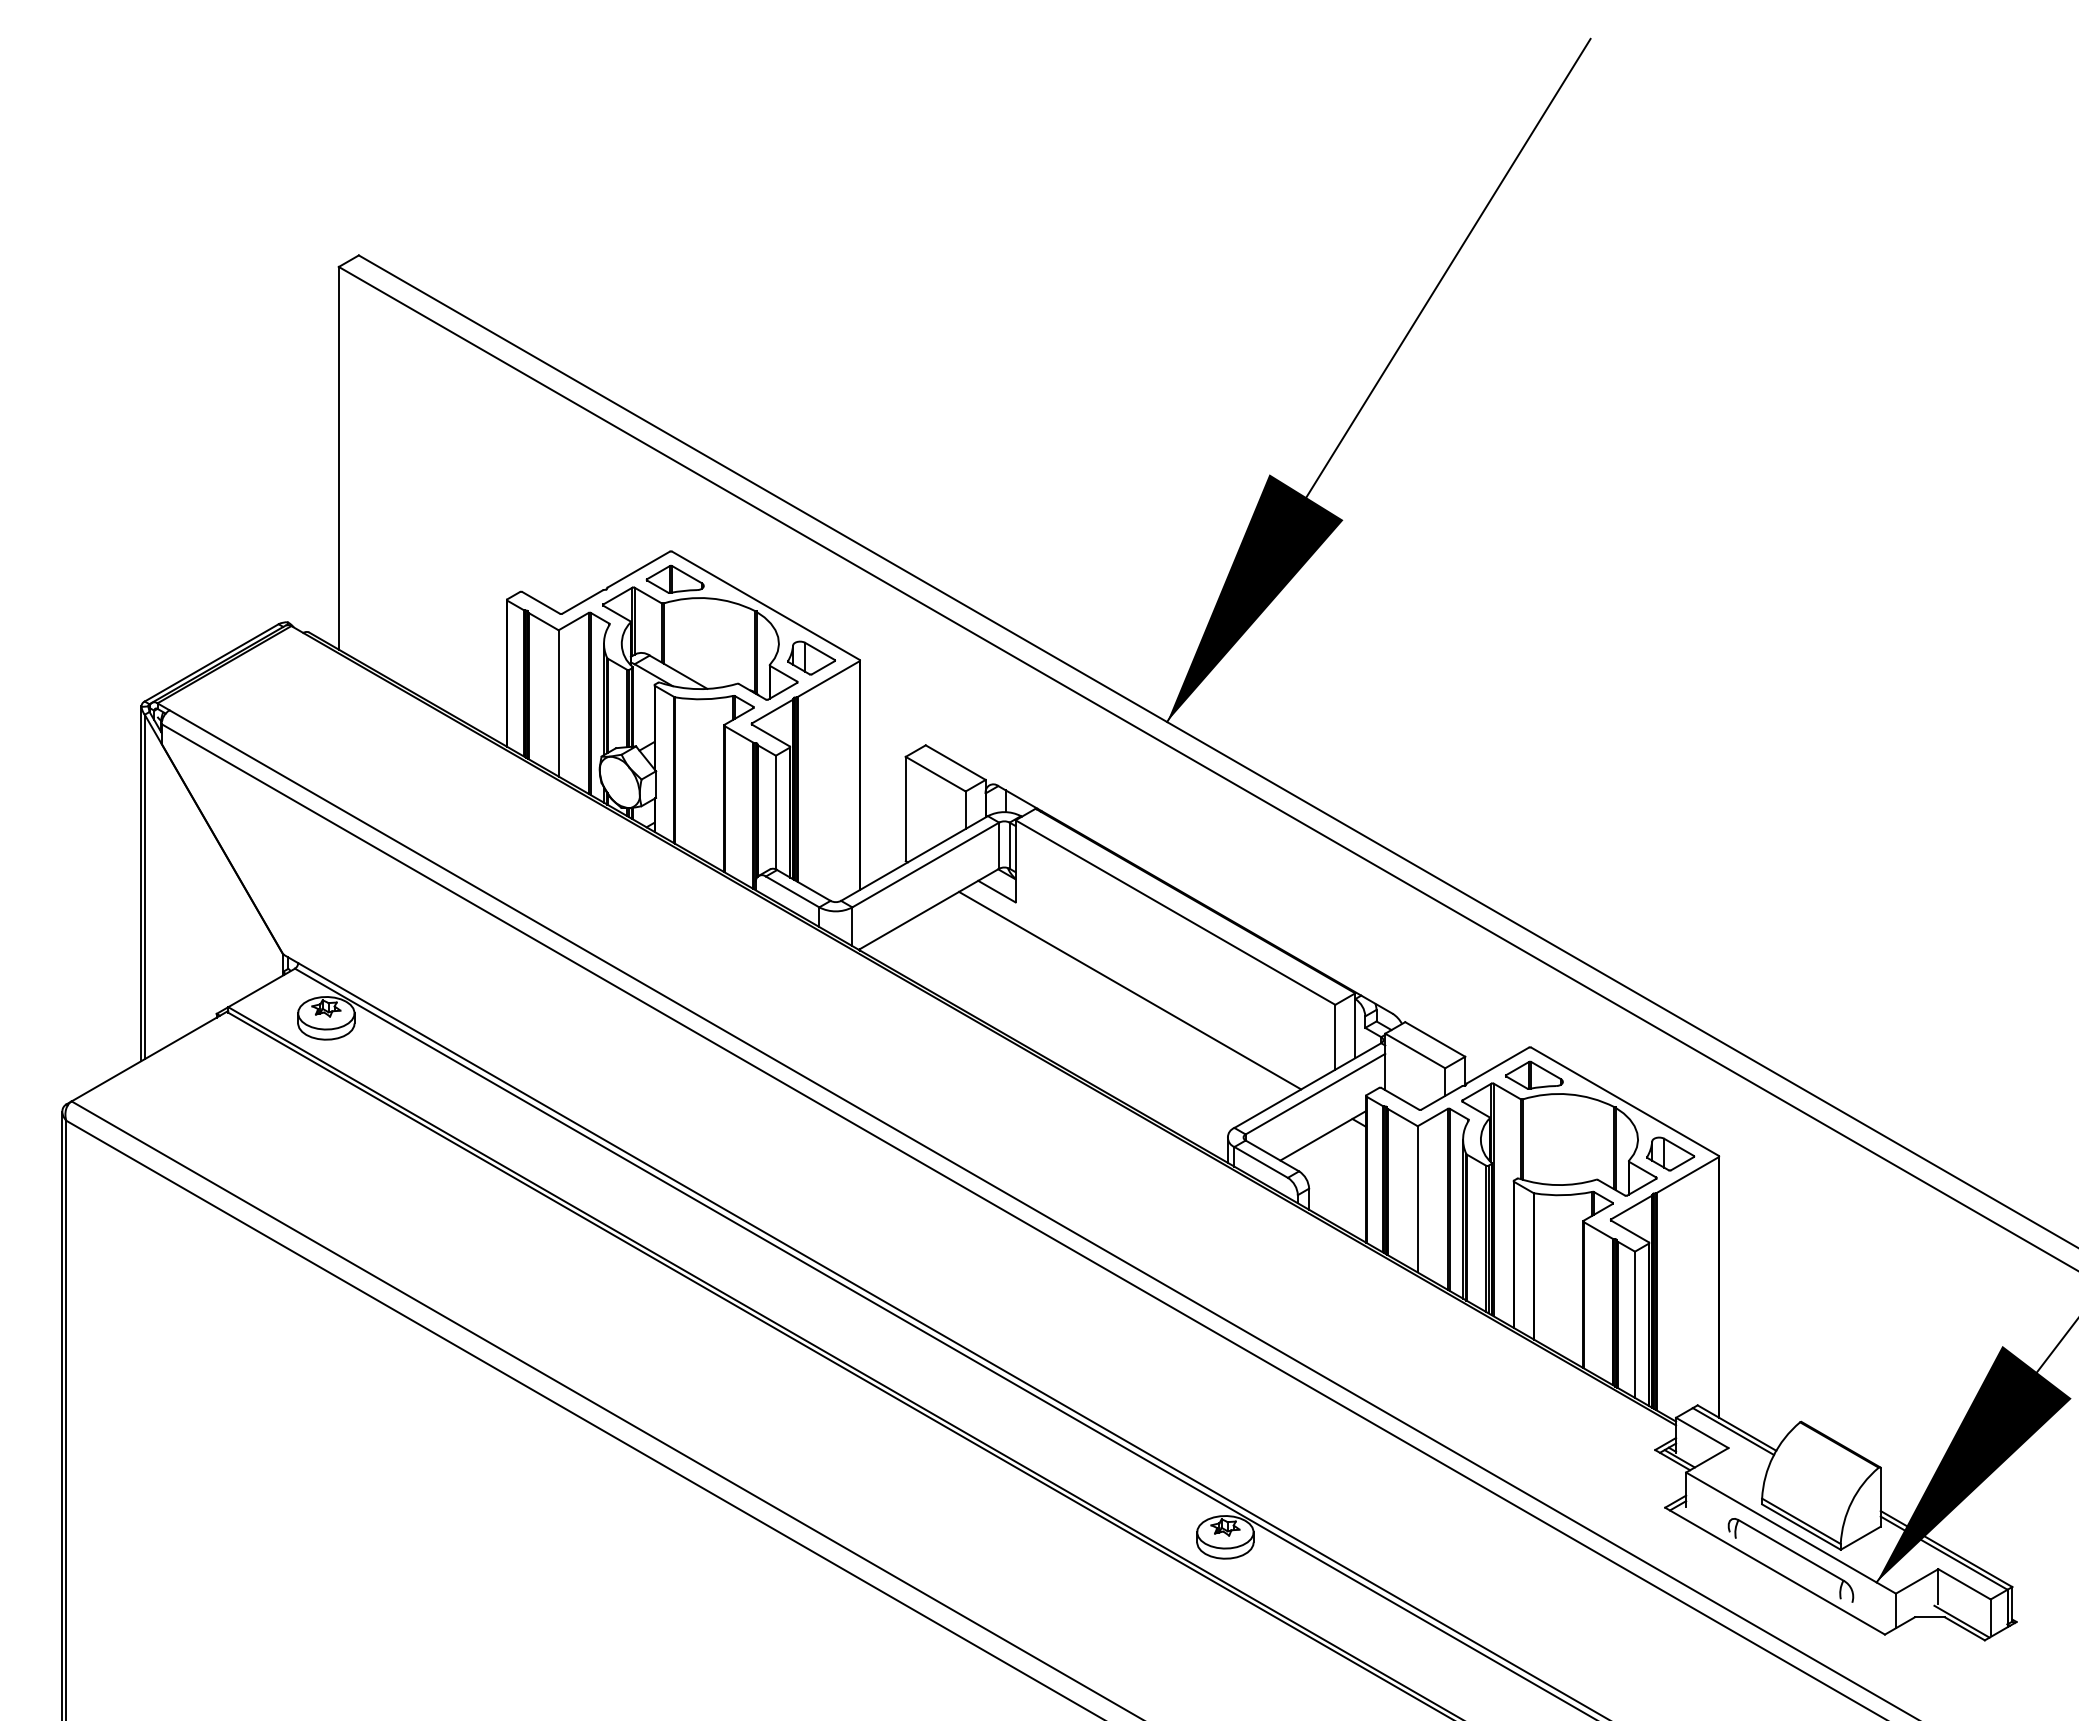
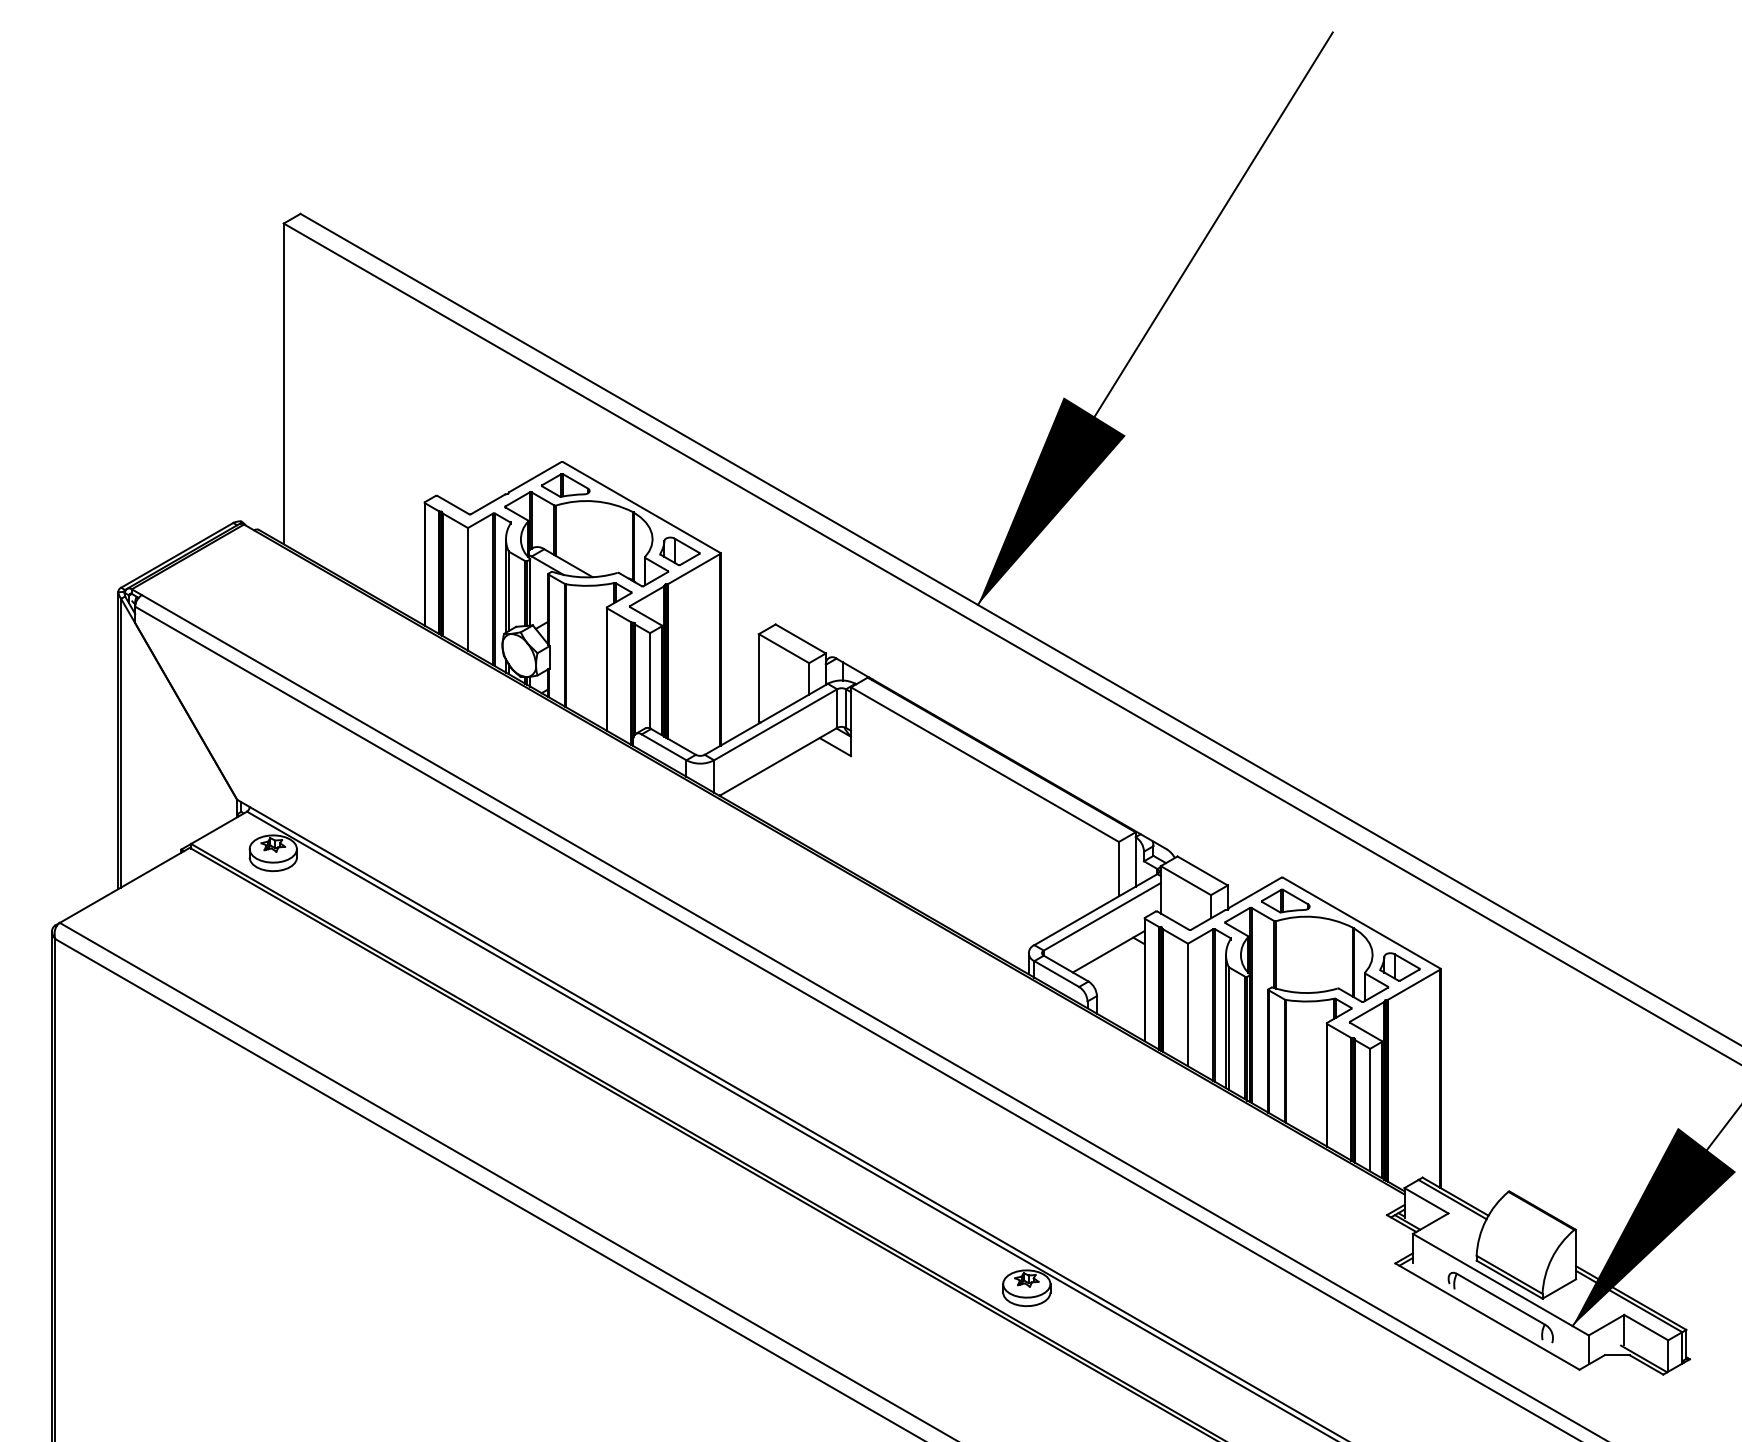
line: (1130, 990) -> (947, 829), removed

